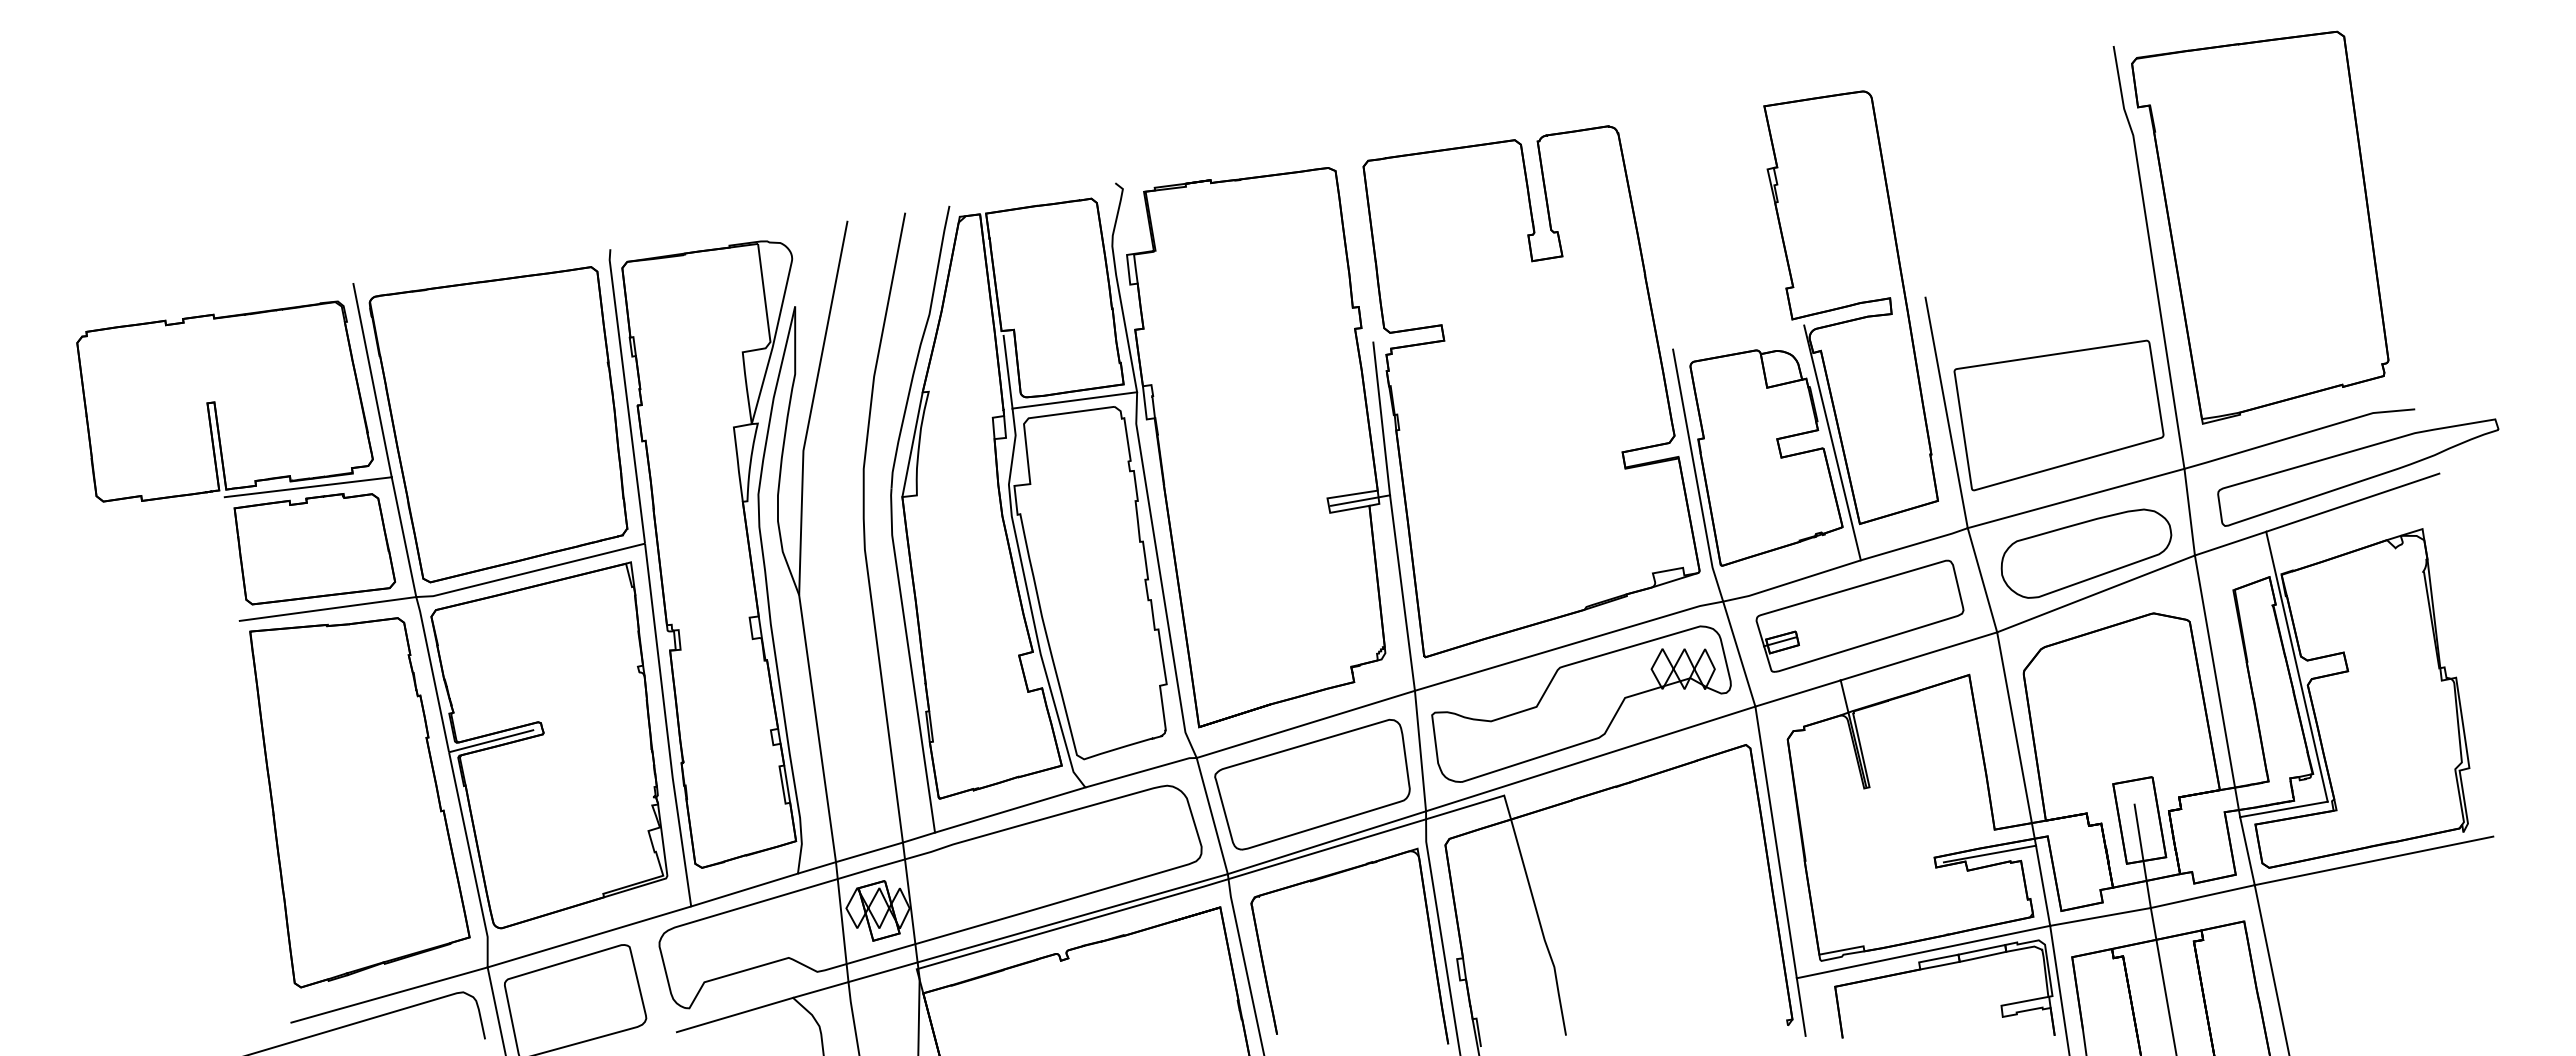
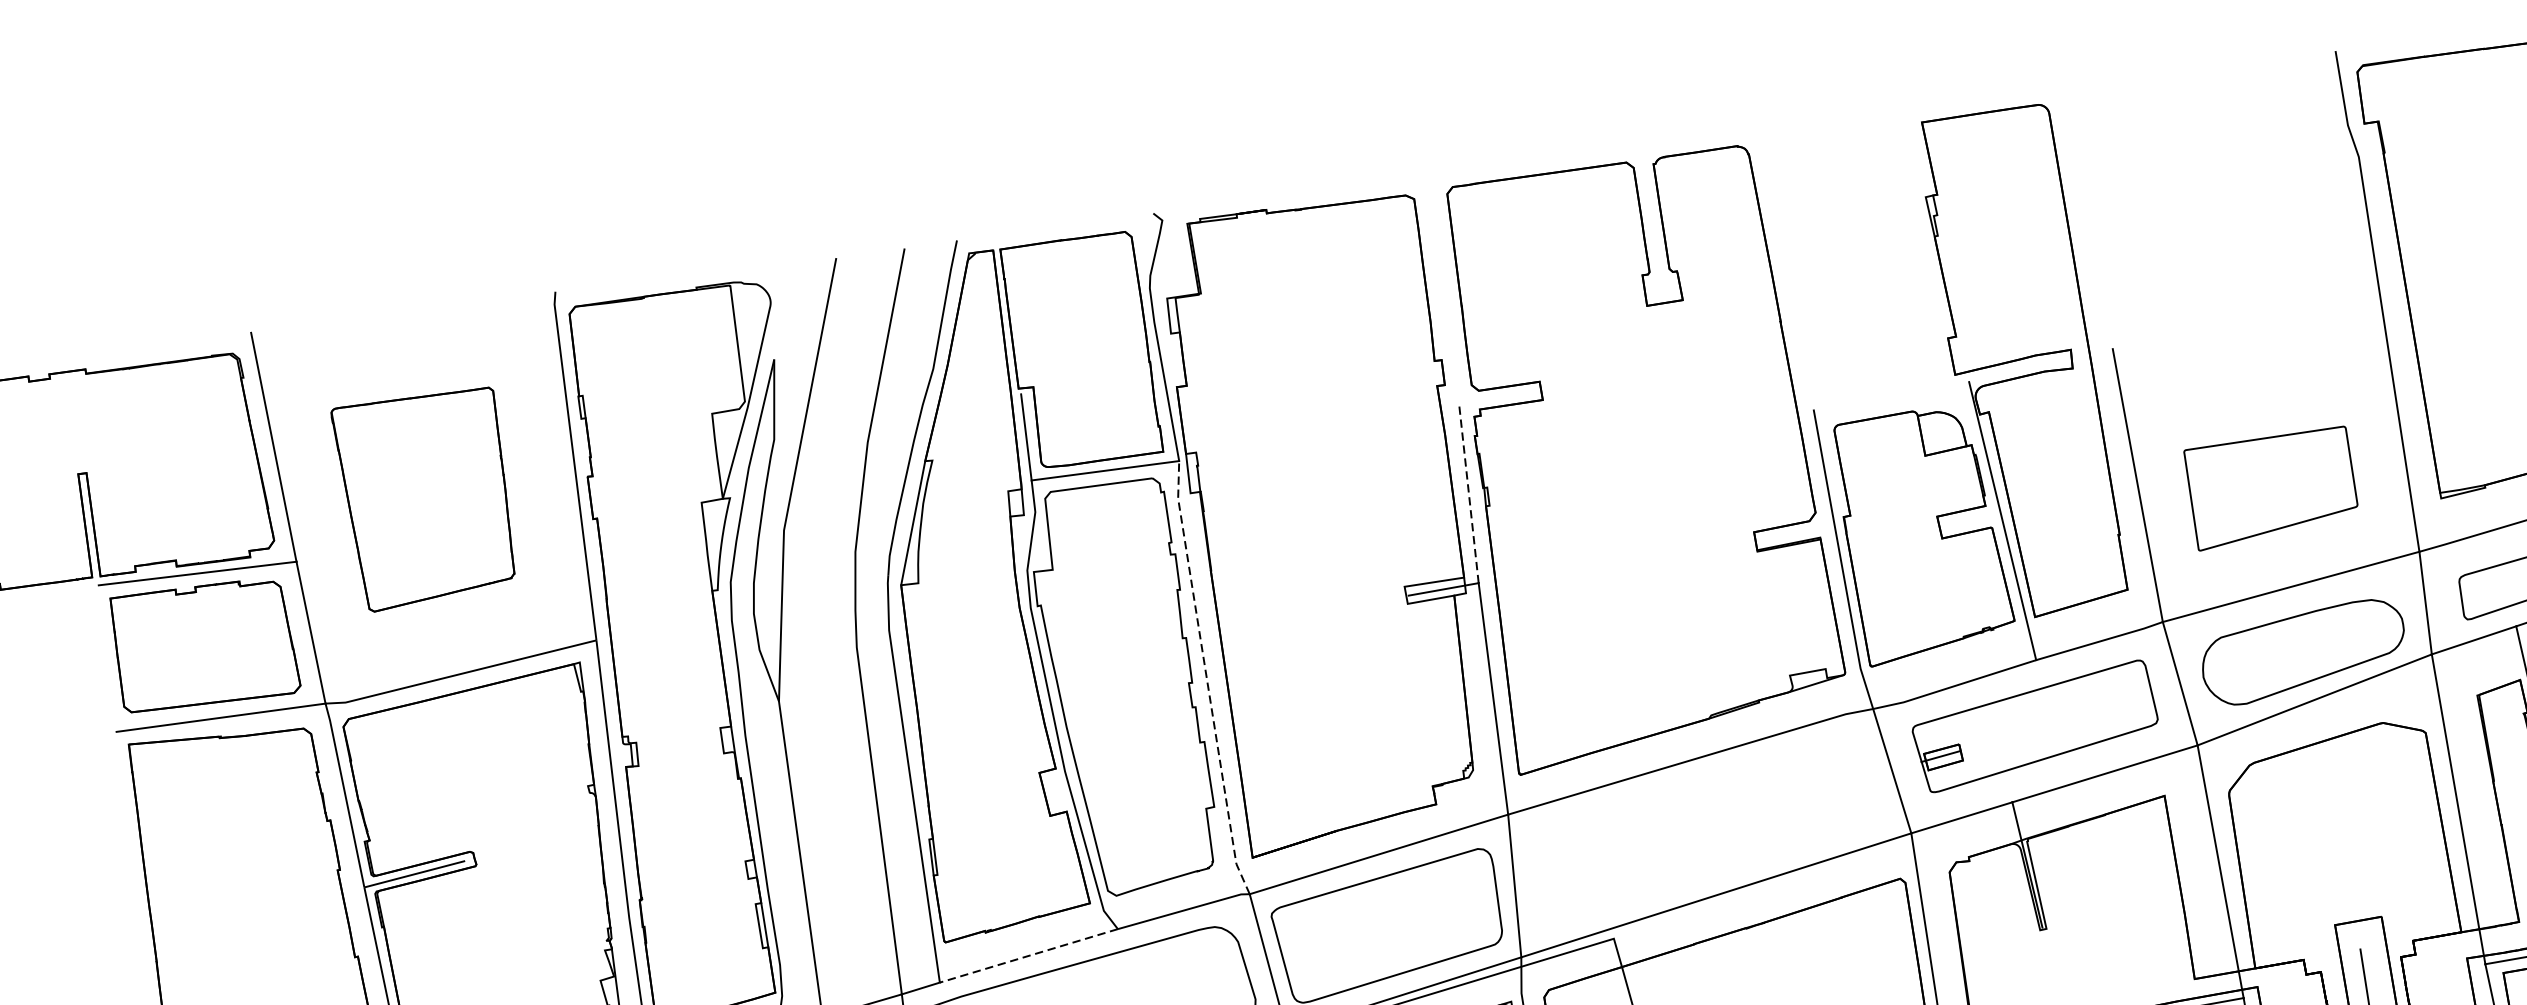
part: (2058, 415) -> (2270, 488), size x0.7
line: (1381, 418) -> (1468, 492), solid -> dashed
part: (498, 424) -> (422, 499), size x0.6
line: (1160, 575) -> (1206, 678), solid -> dashed
part: (1581, 703) -> (1705, 829), removed
line: (1009, 810) -> (1028, 956), solid -> dashed

